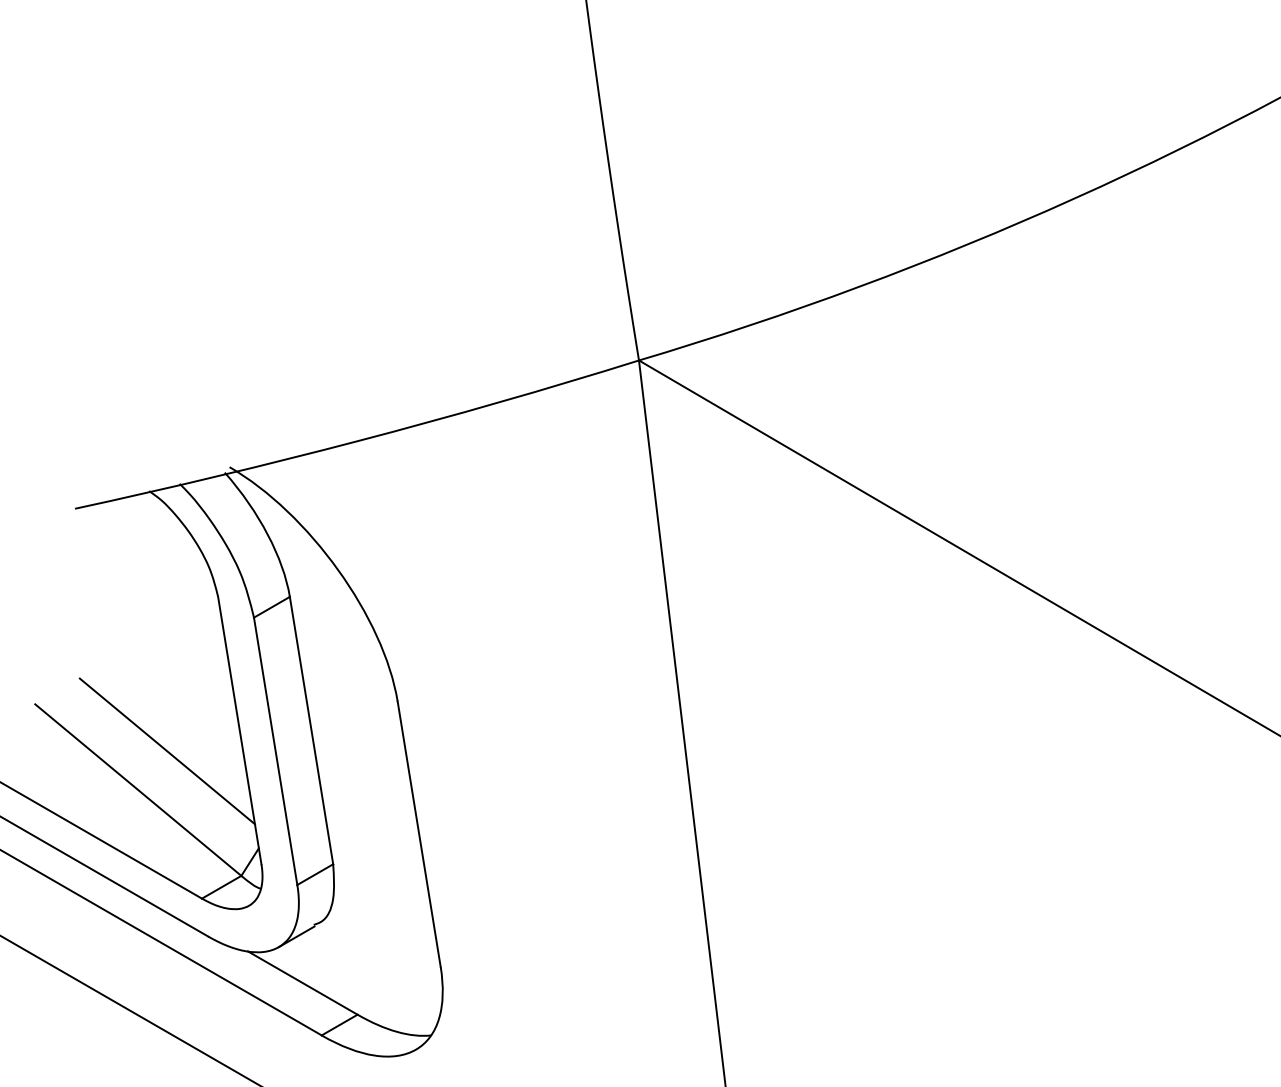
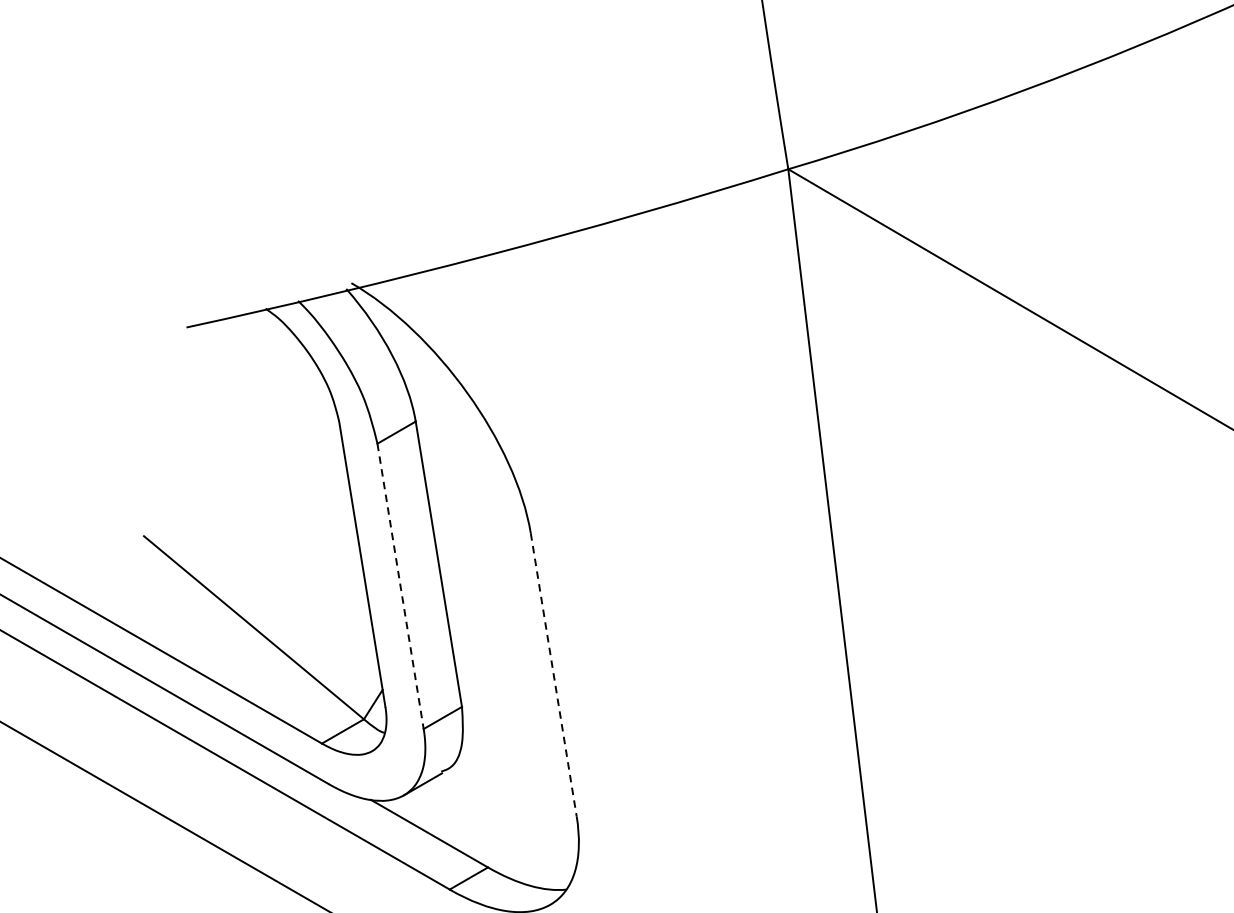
line: (166, 751) -> (284, 586), removed
line: (275, 751) -> (400, 586), solid -> dashed
line: (419, 834) -> (554, 675), solid -> dashed

